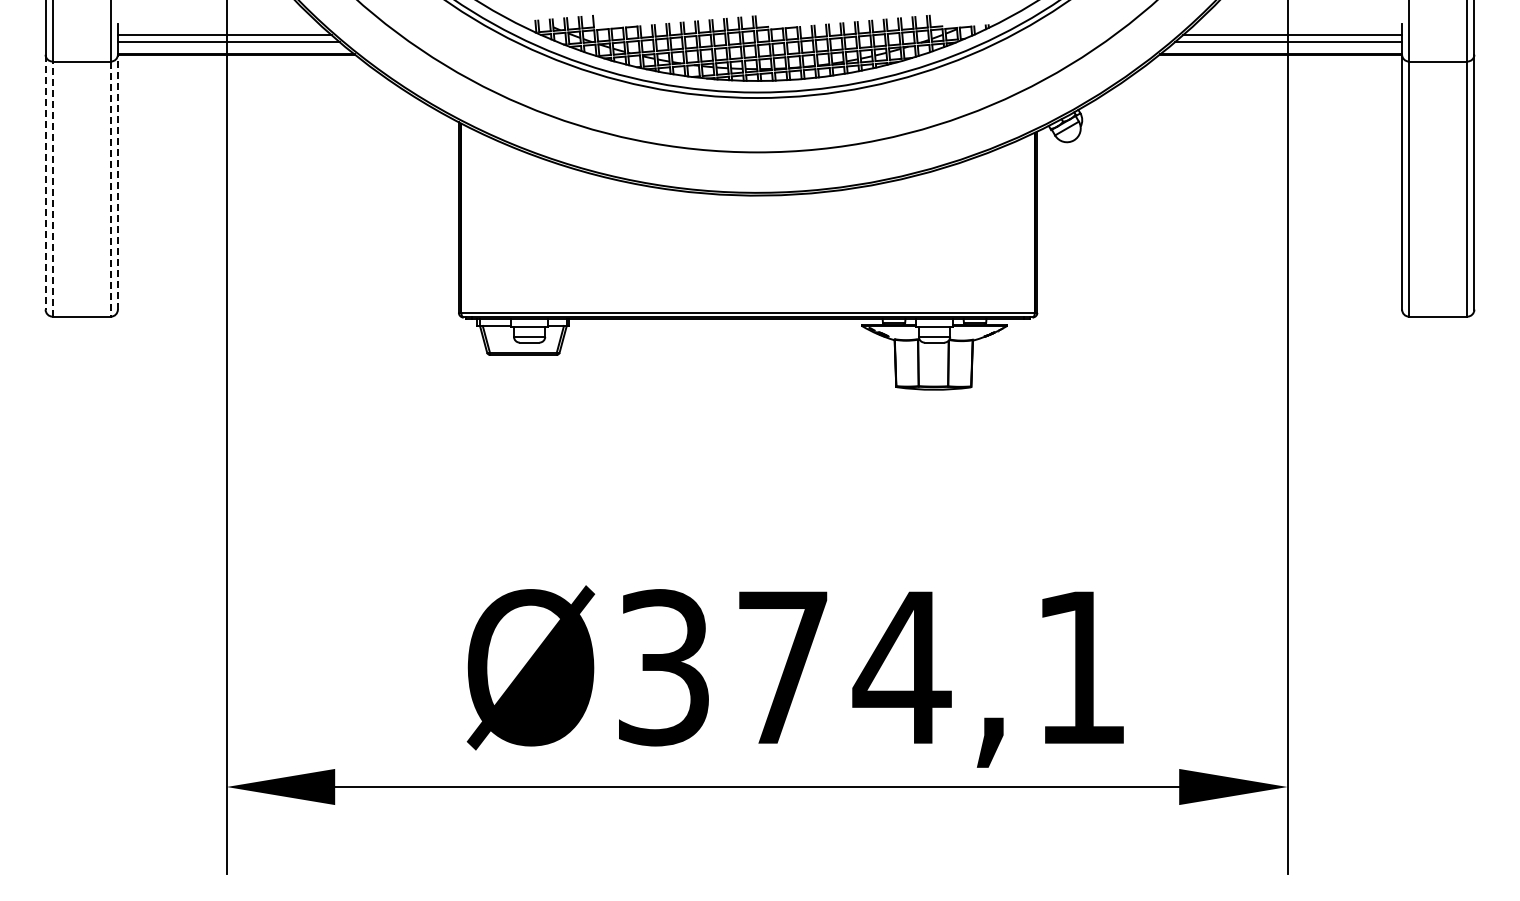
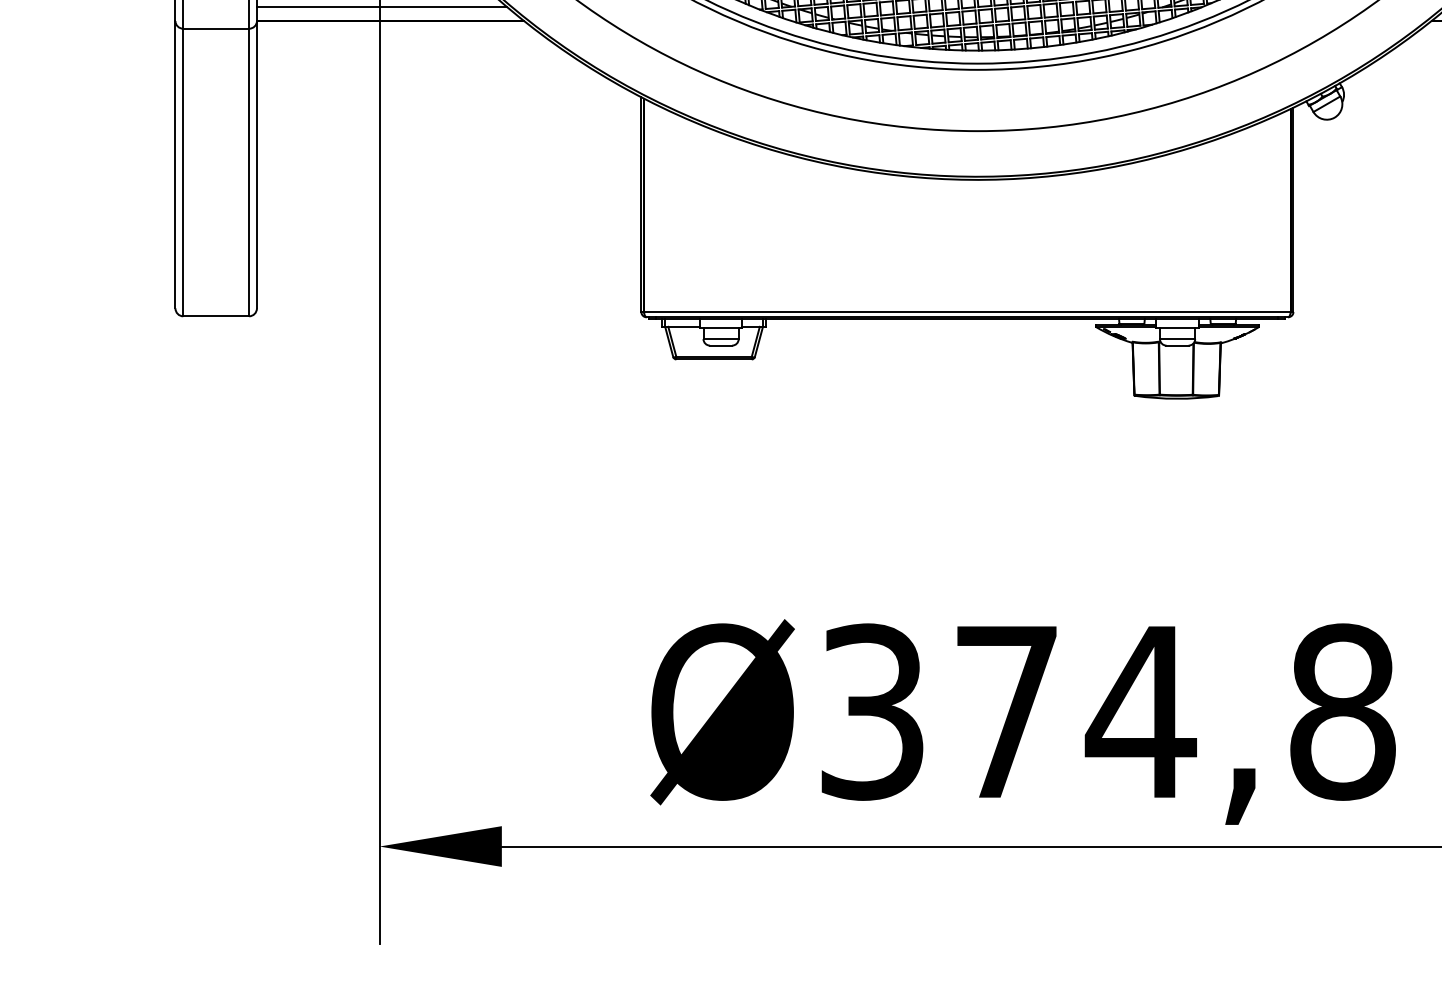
line: (117, 181) -> (256, 163), dashed -> solid
line: (45, 182) -> (175, 165), dashed -> solid
line: (52, 189) -> (183, 172), dashed -> solid
line: (110, 189) -> (248, 172), dashed -> solid
text: (1081, 667) -> (1343, 711), Ø374,1 -> Ø374,8

